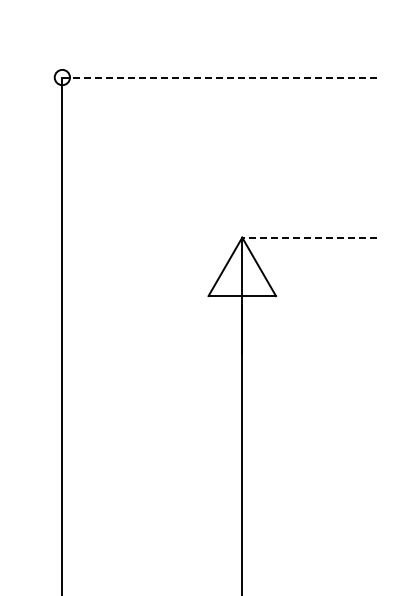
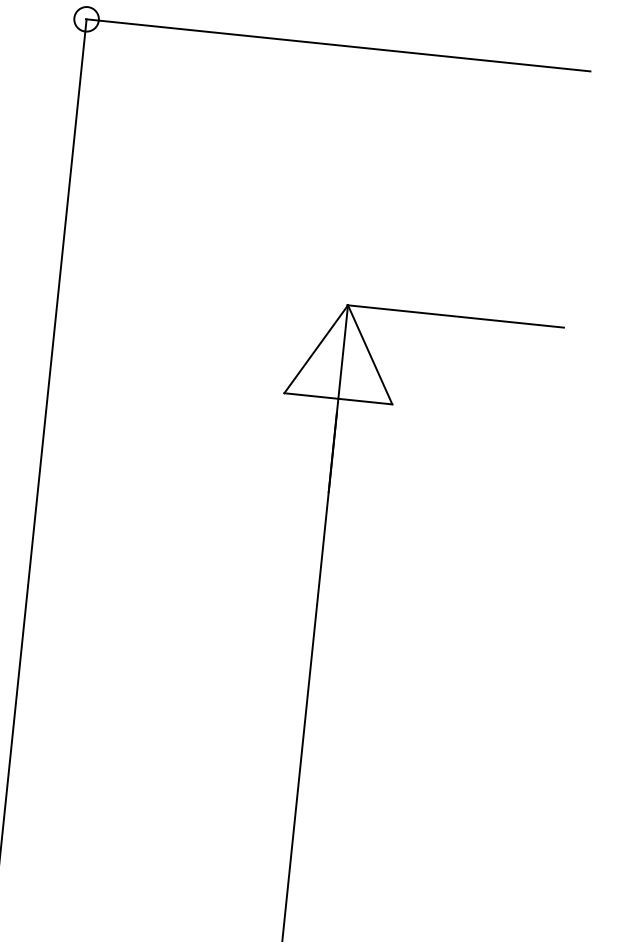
line: (219, 77) -> (338, 45), dashed -> solid
line: (309, 237) -> (455, 316), dashed -> solid

